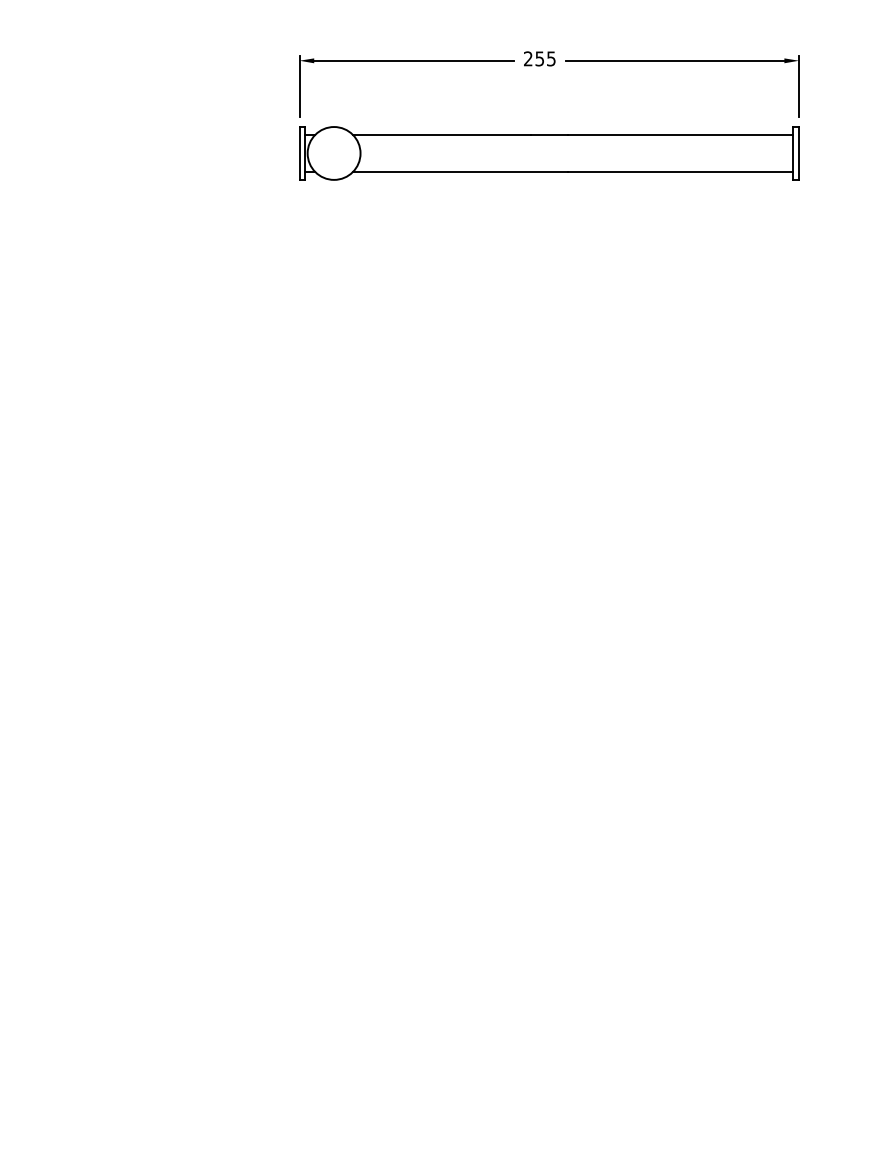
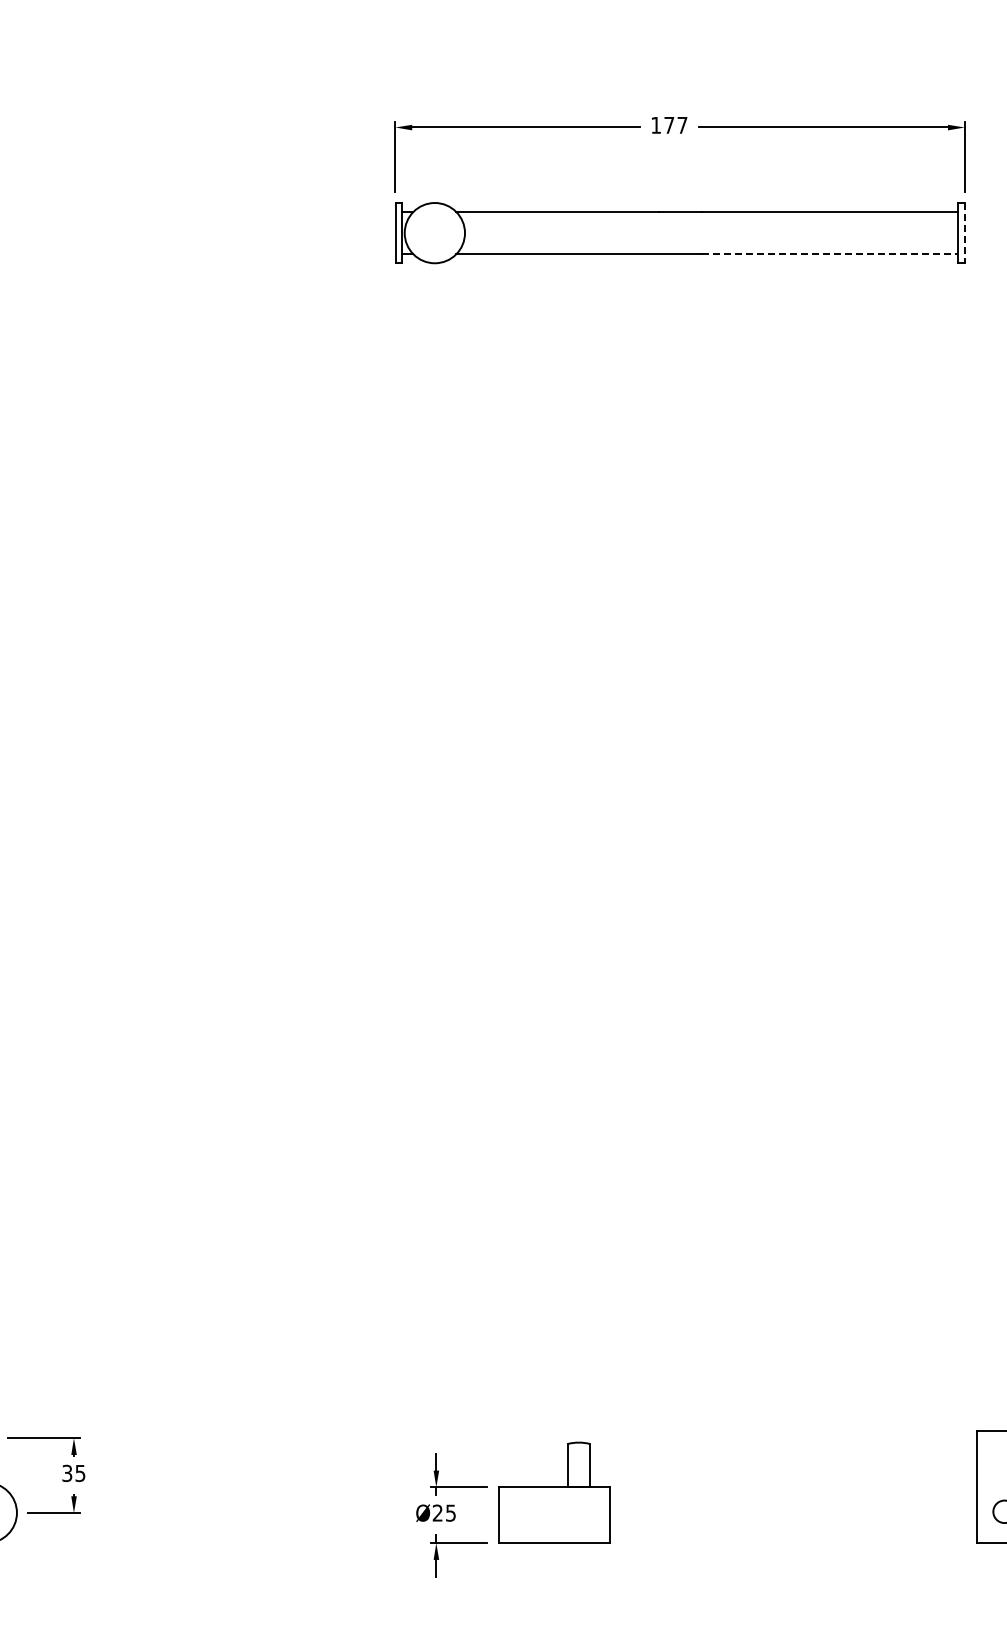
text: (540, 58) -> (669, 124), 255 -> 177
line: (798, 153) -> (964, 233), solid -> dashed
line: (681, 172) -> (830, 254), solid -> dashed

